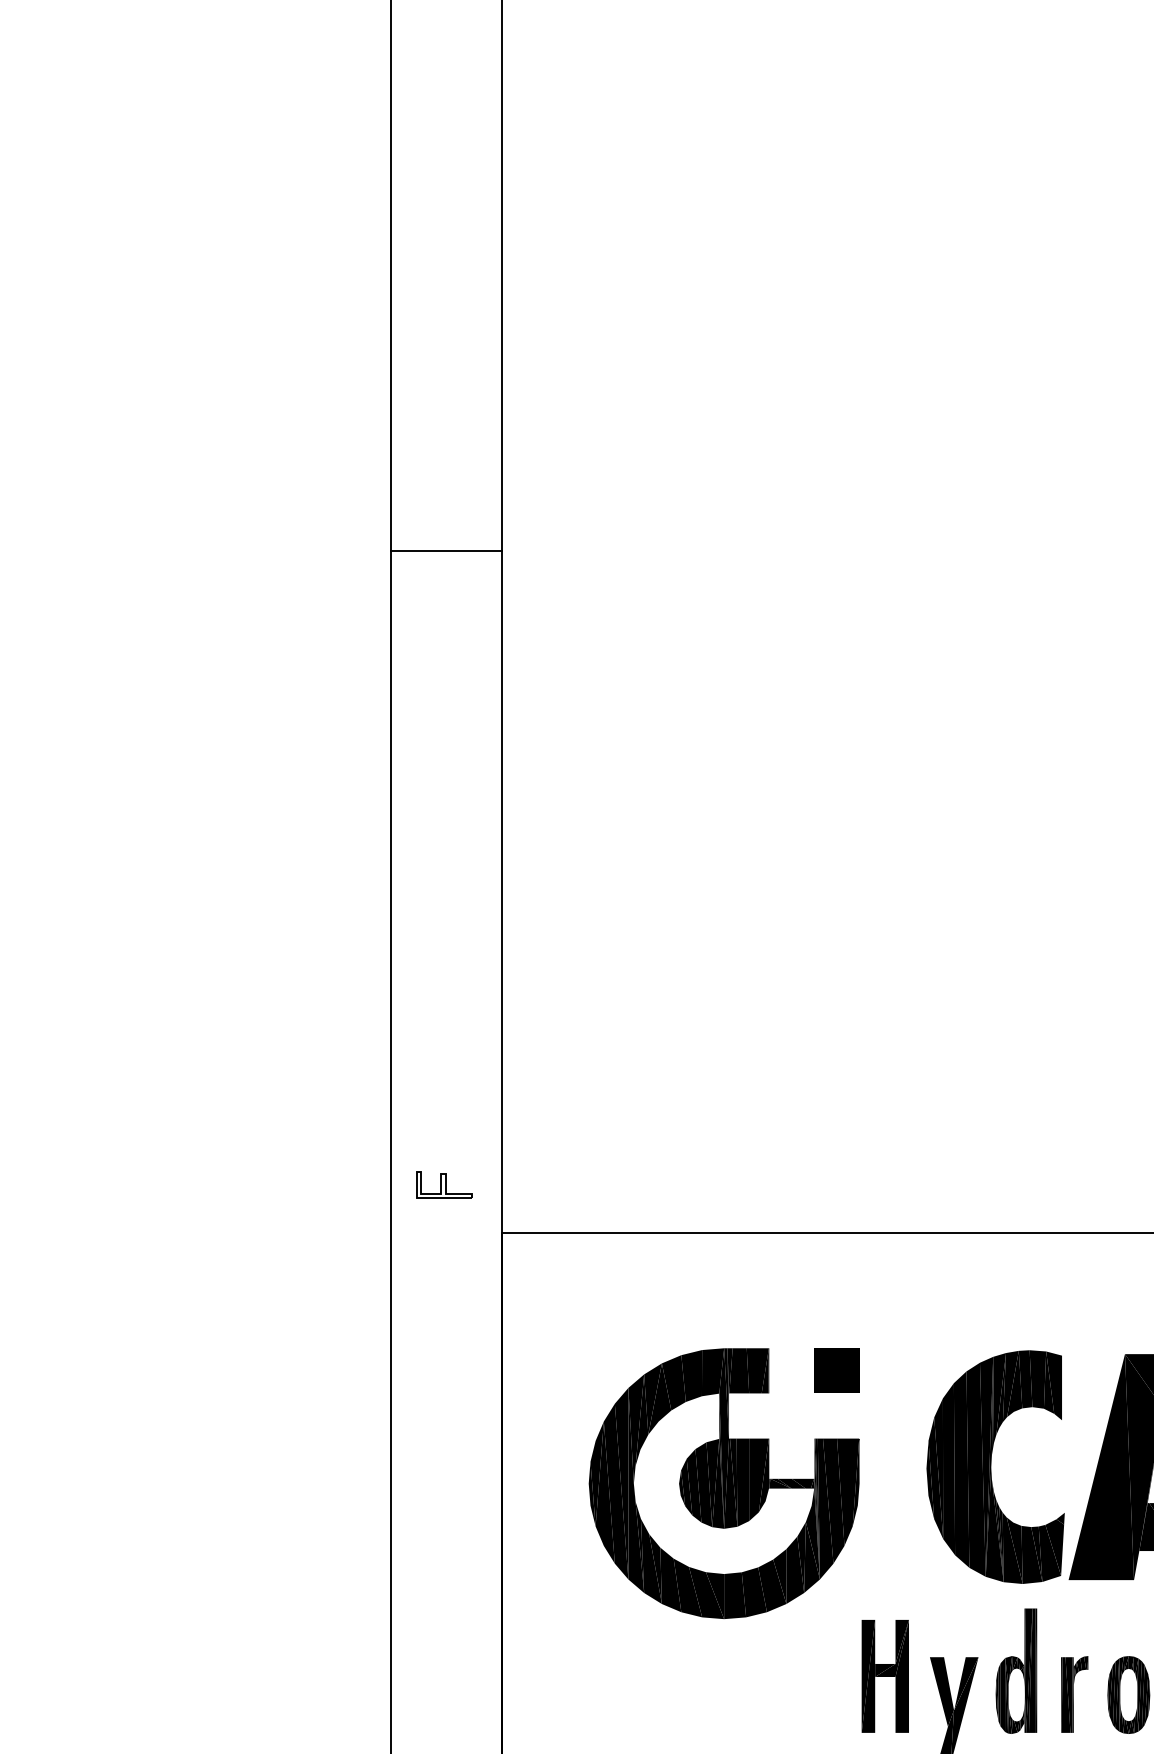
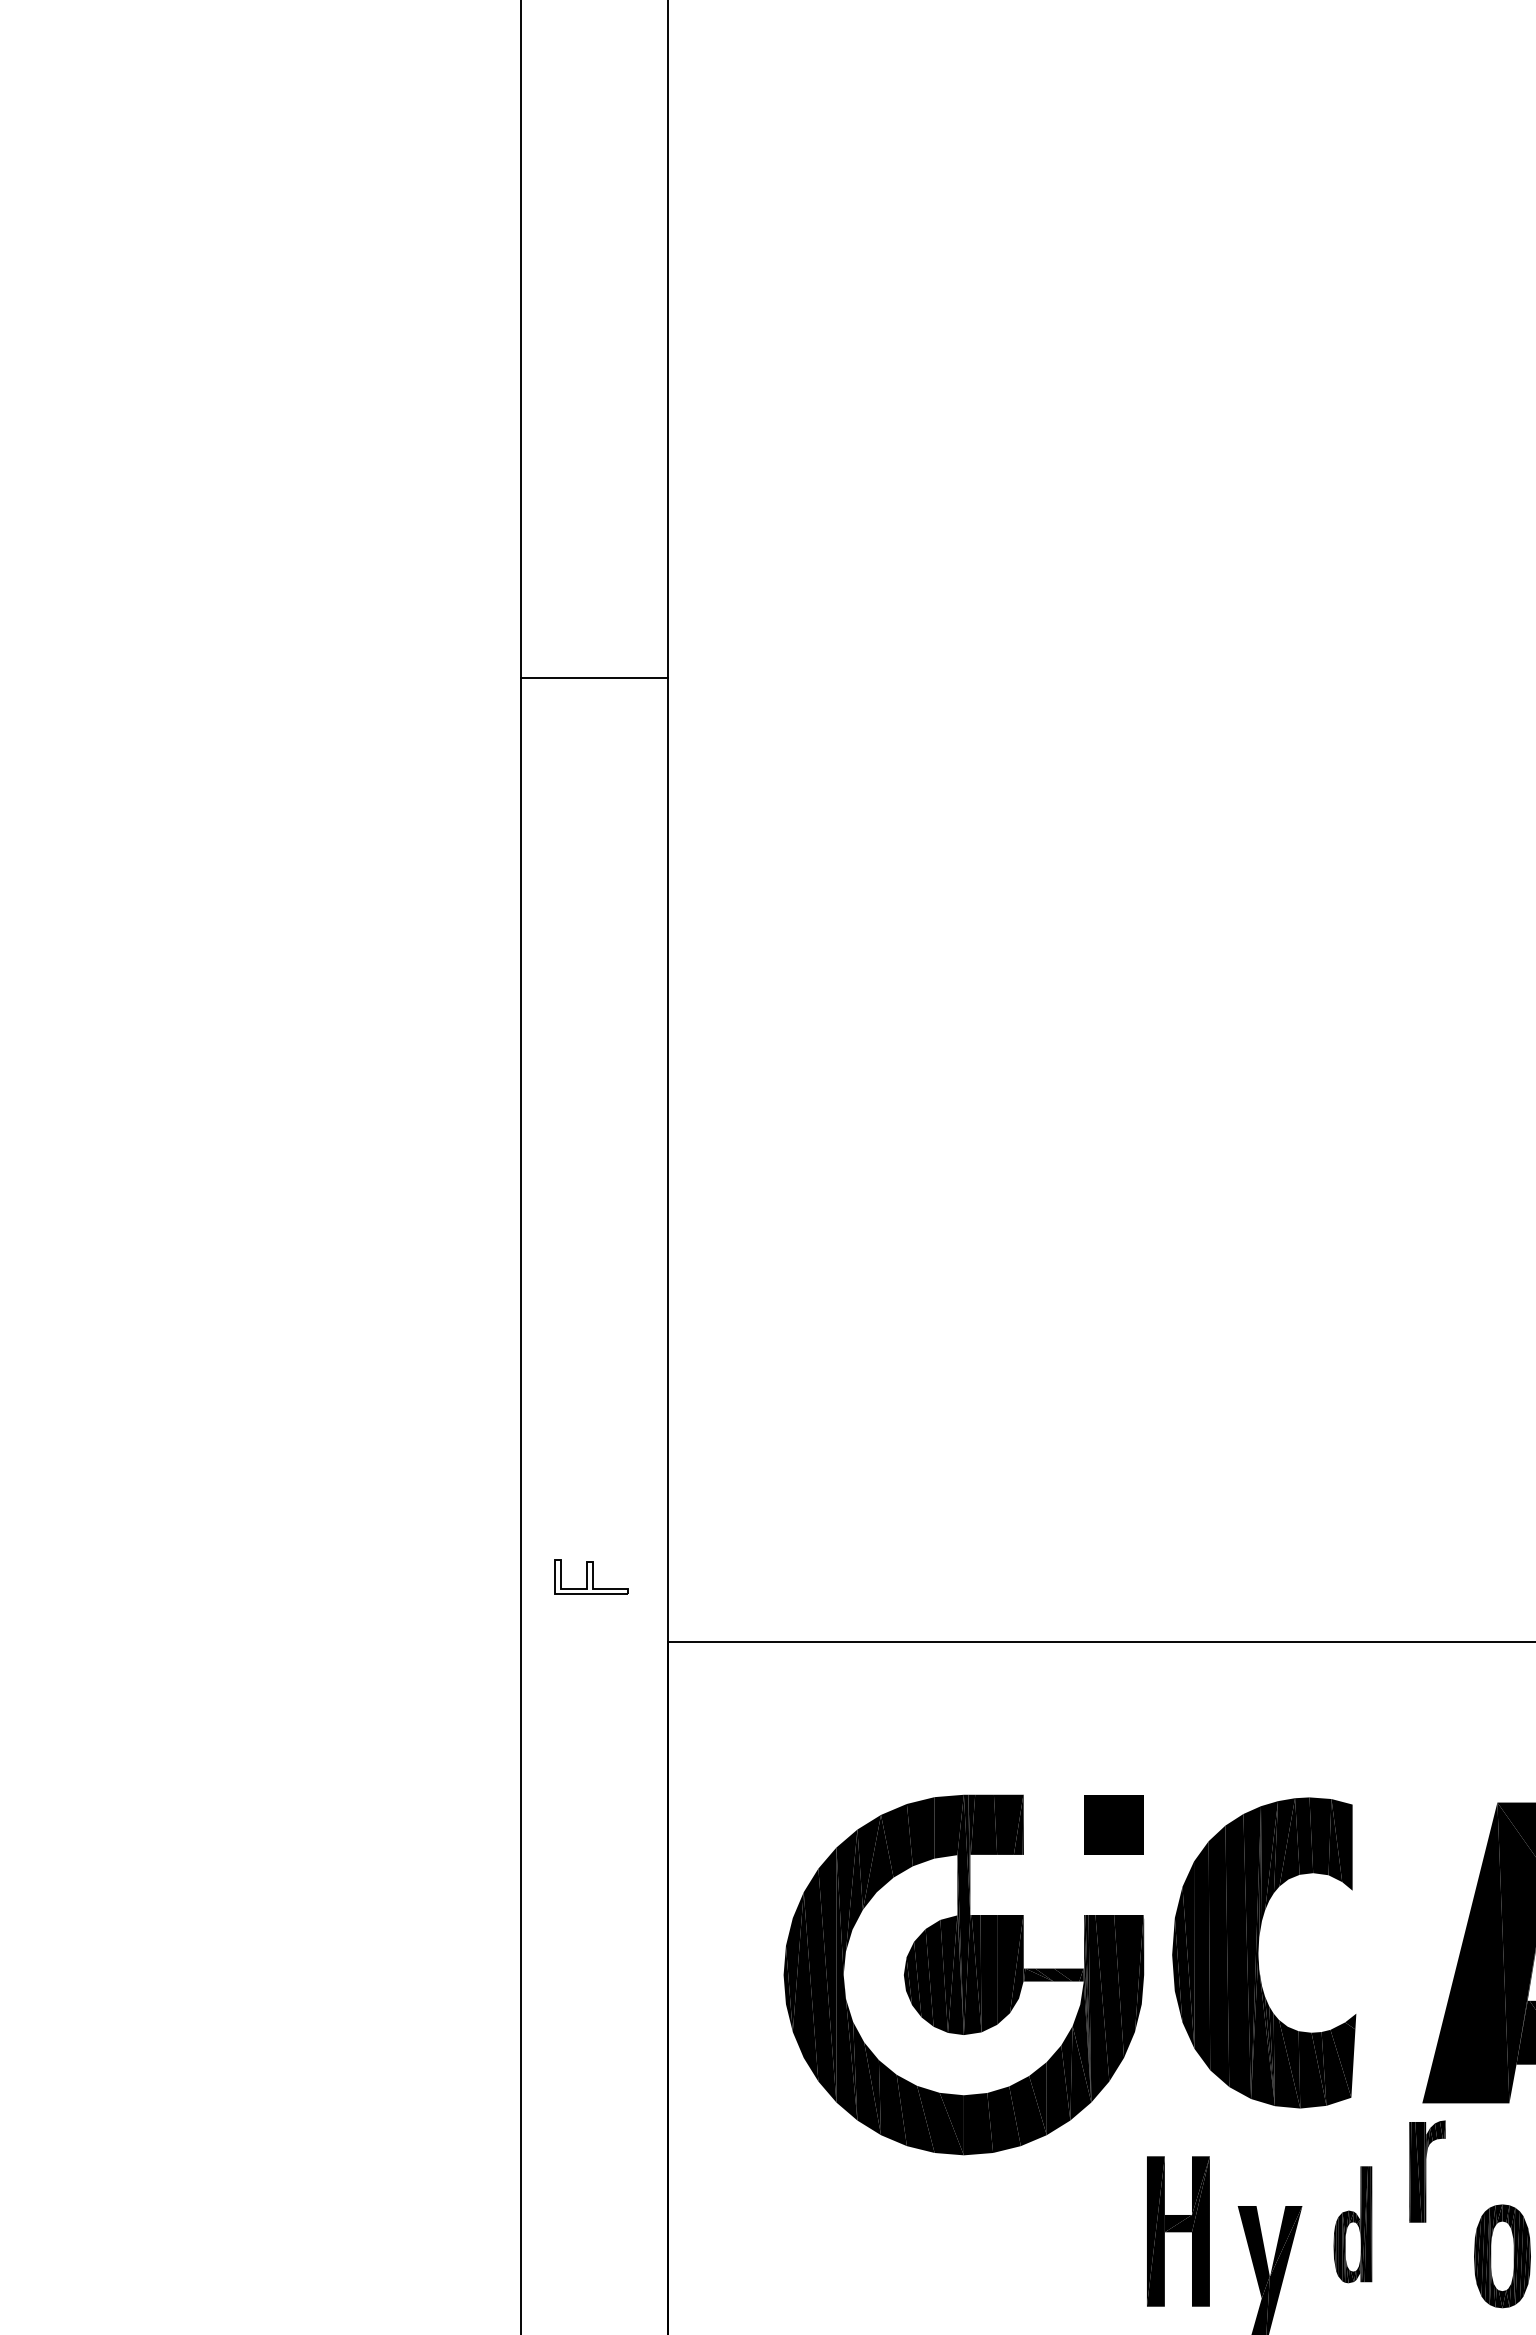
line: (445, 550) -> (593, 678), moved
part: (995, 1466) -> (1264, 1952), moved
part: (1016, 1671) -> (1352, 2224), size x0.7
part: (1074, 1694) -> (1427, 2171), moved

